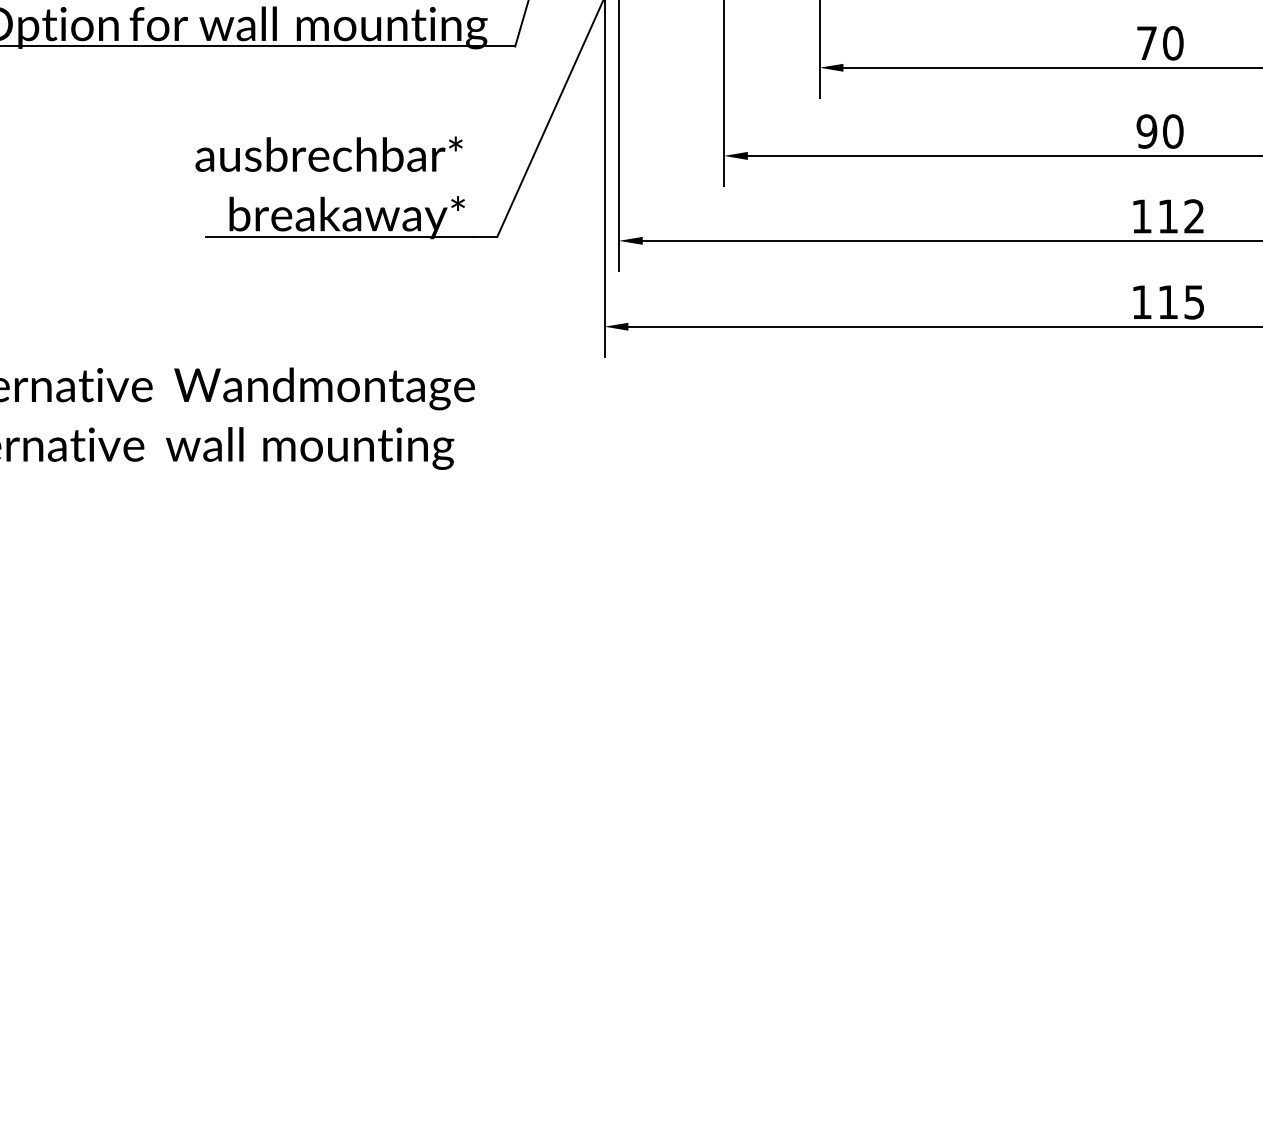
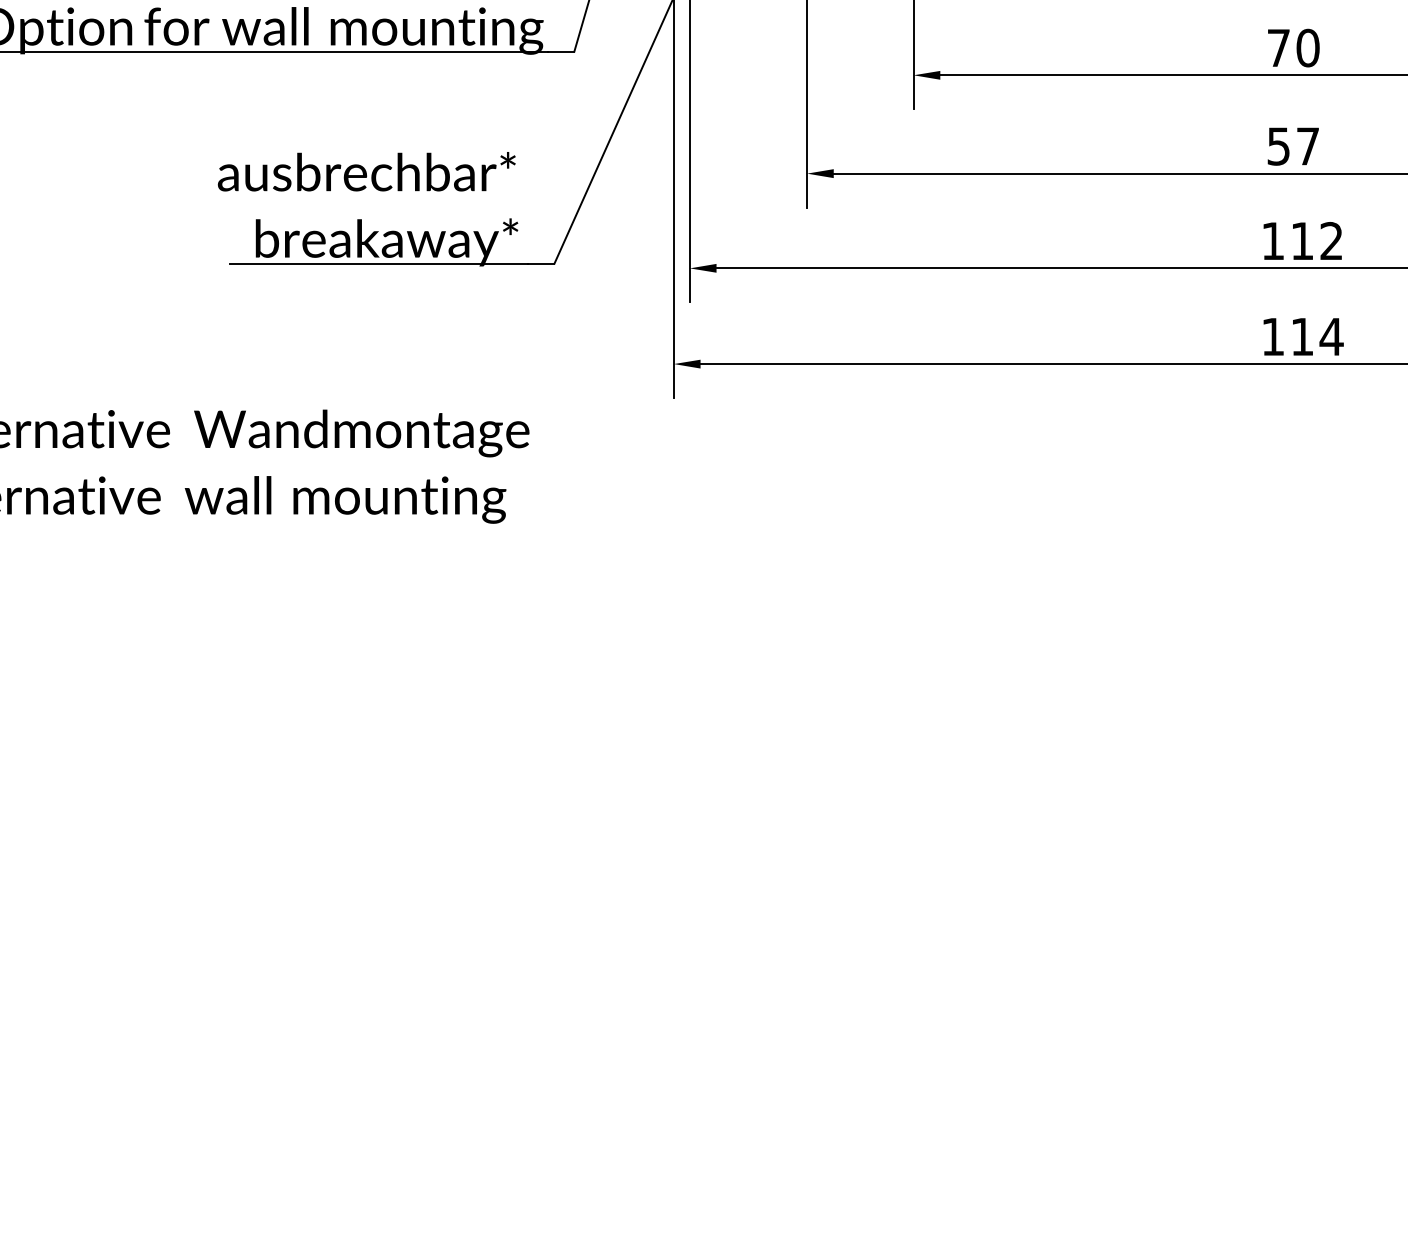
text: (1160, 131) -> (1293, 146), 90 -> 57
text: (1194, 302) -> (1331, 337), 115 -> 114

